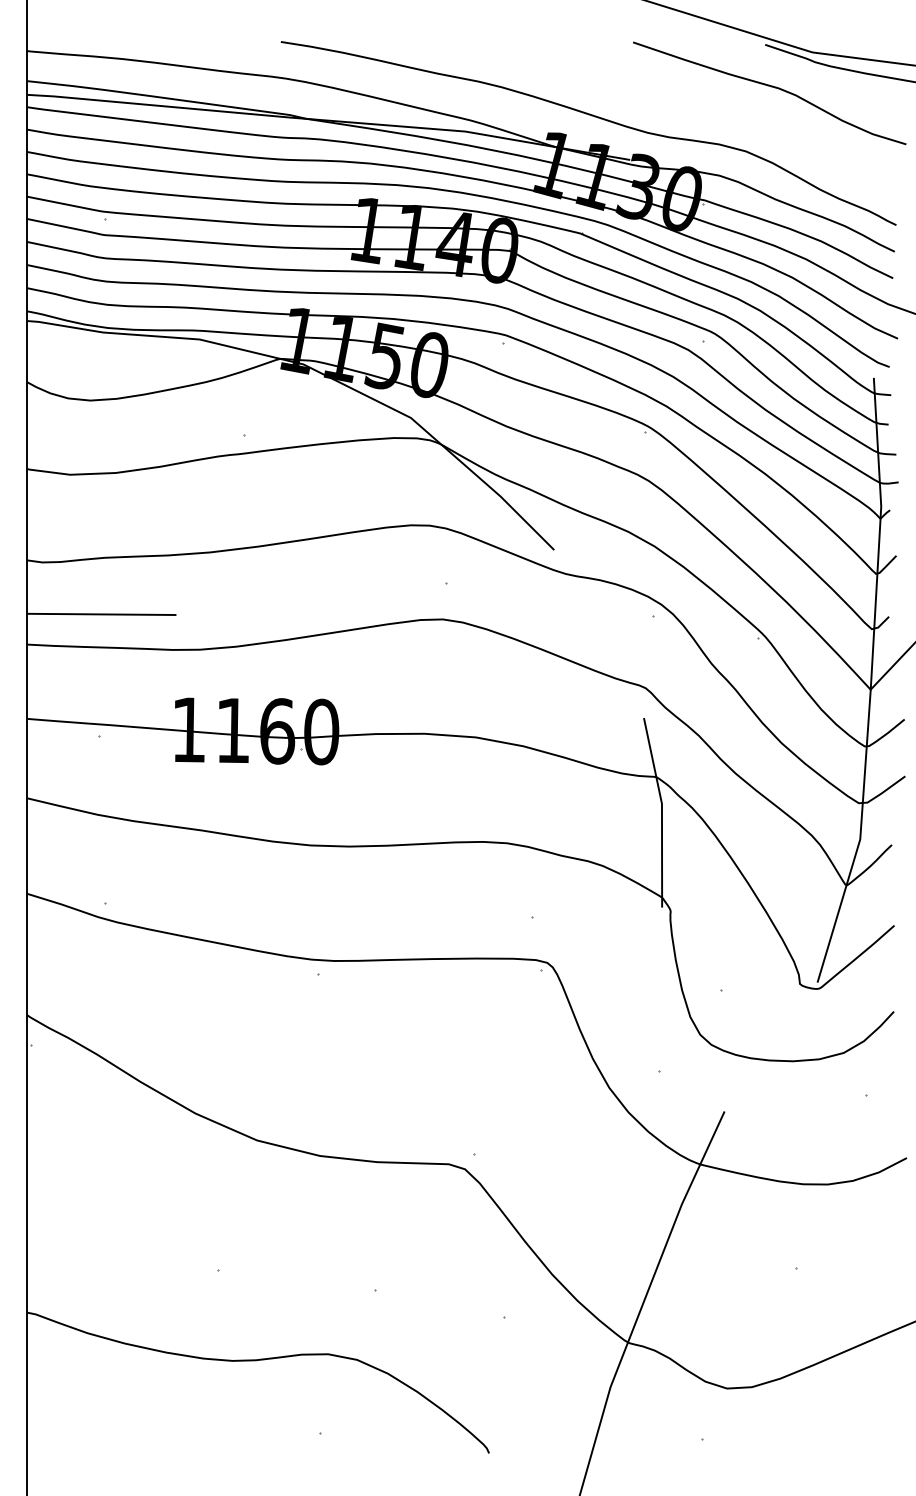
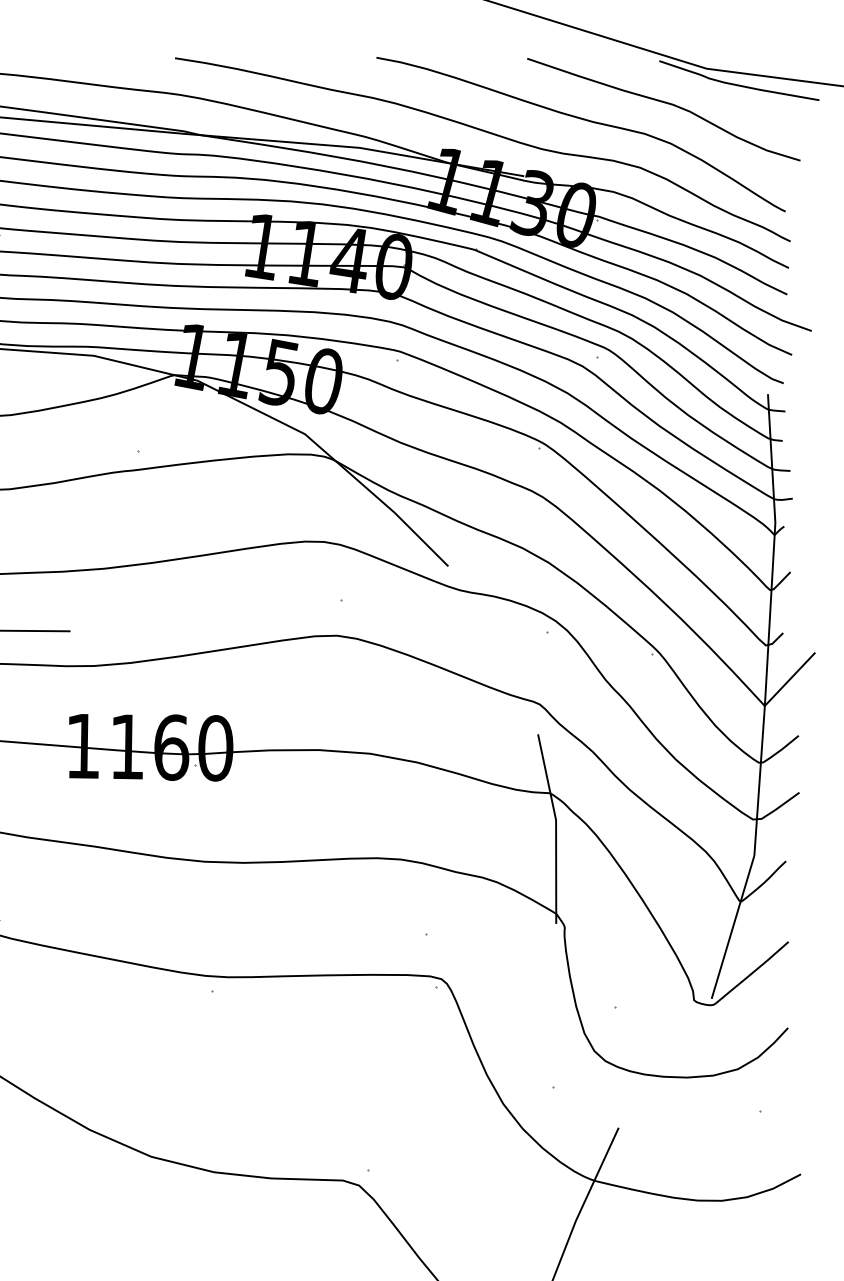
curve: (690, 104) -> (584, 120), added

